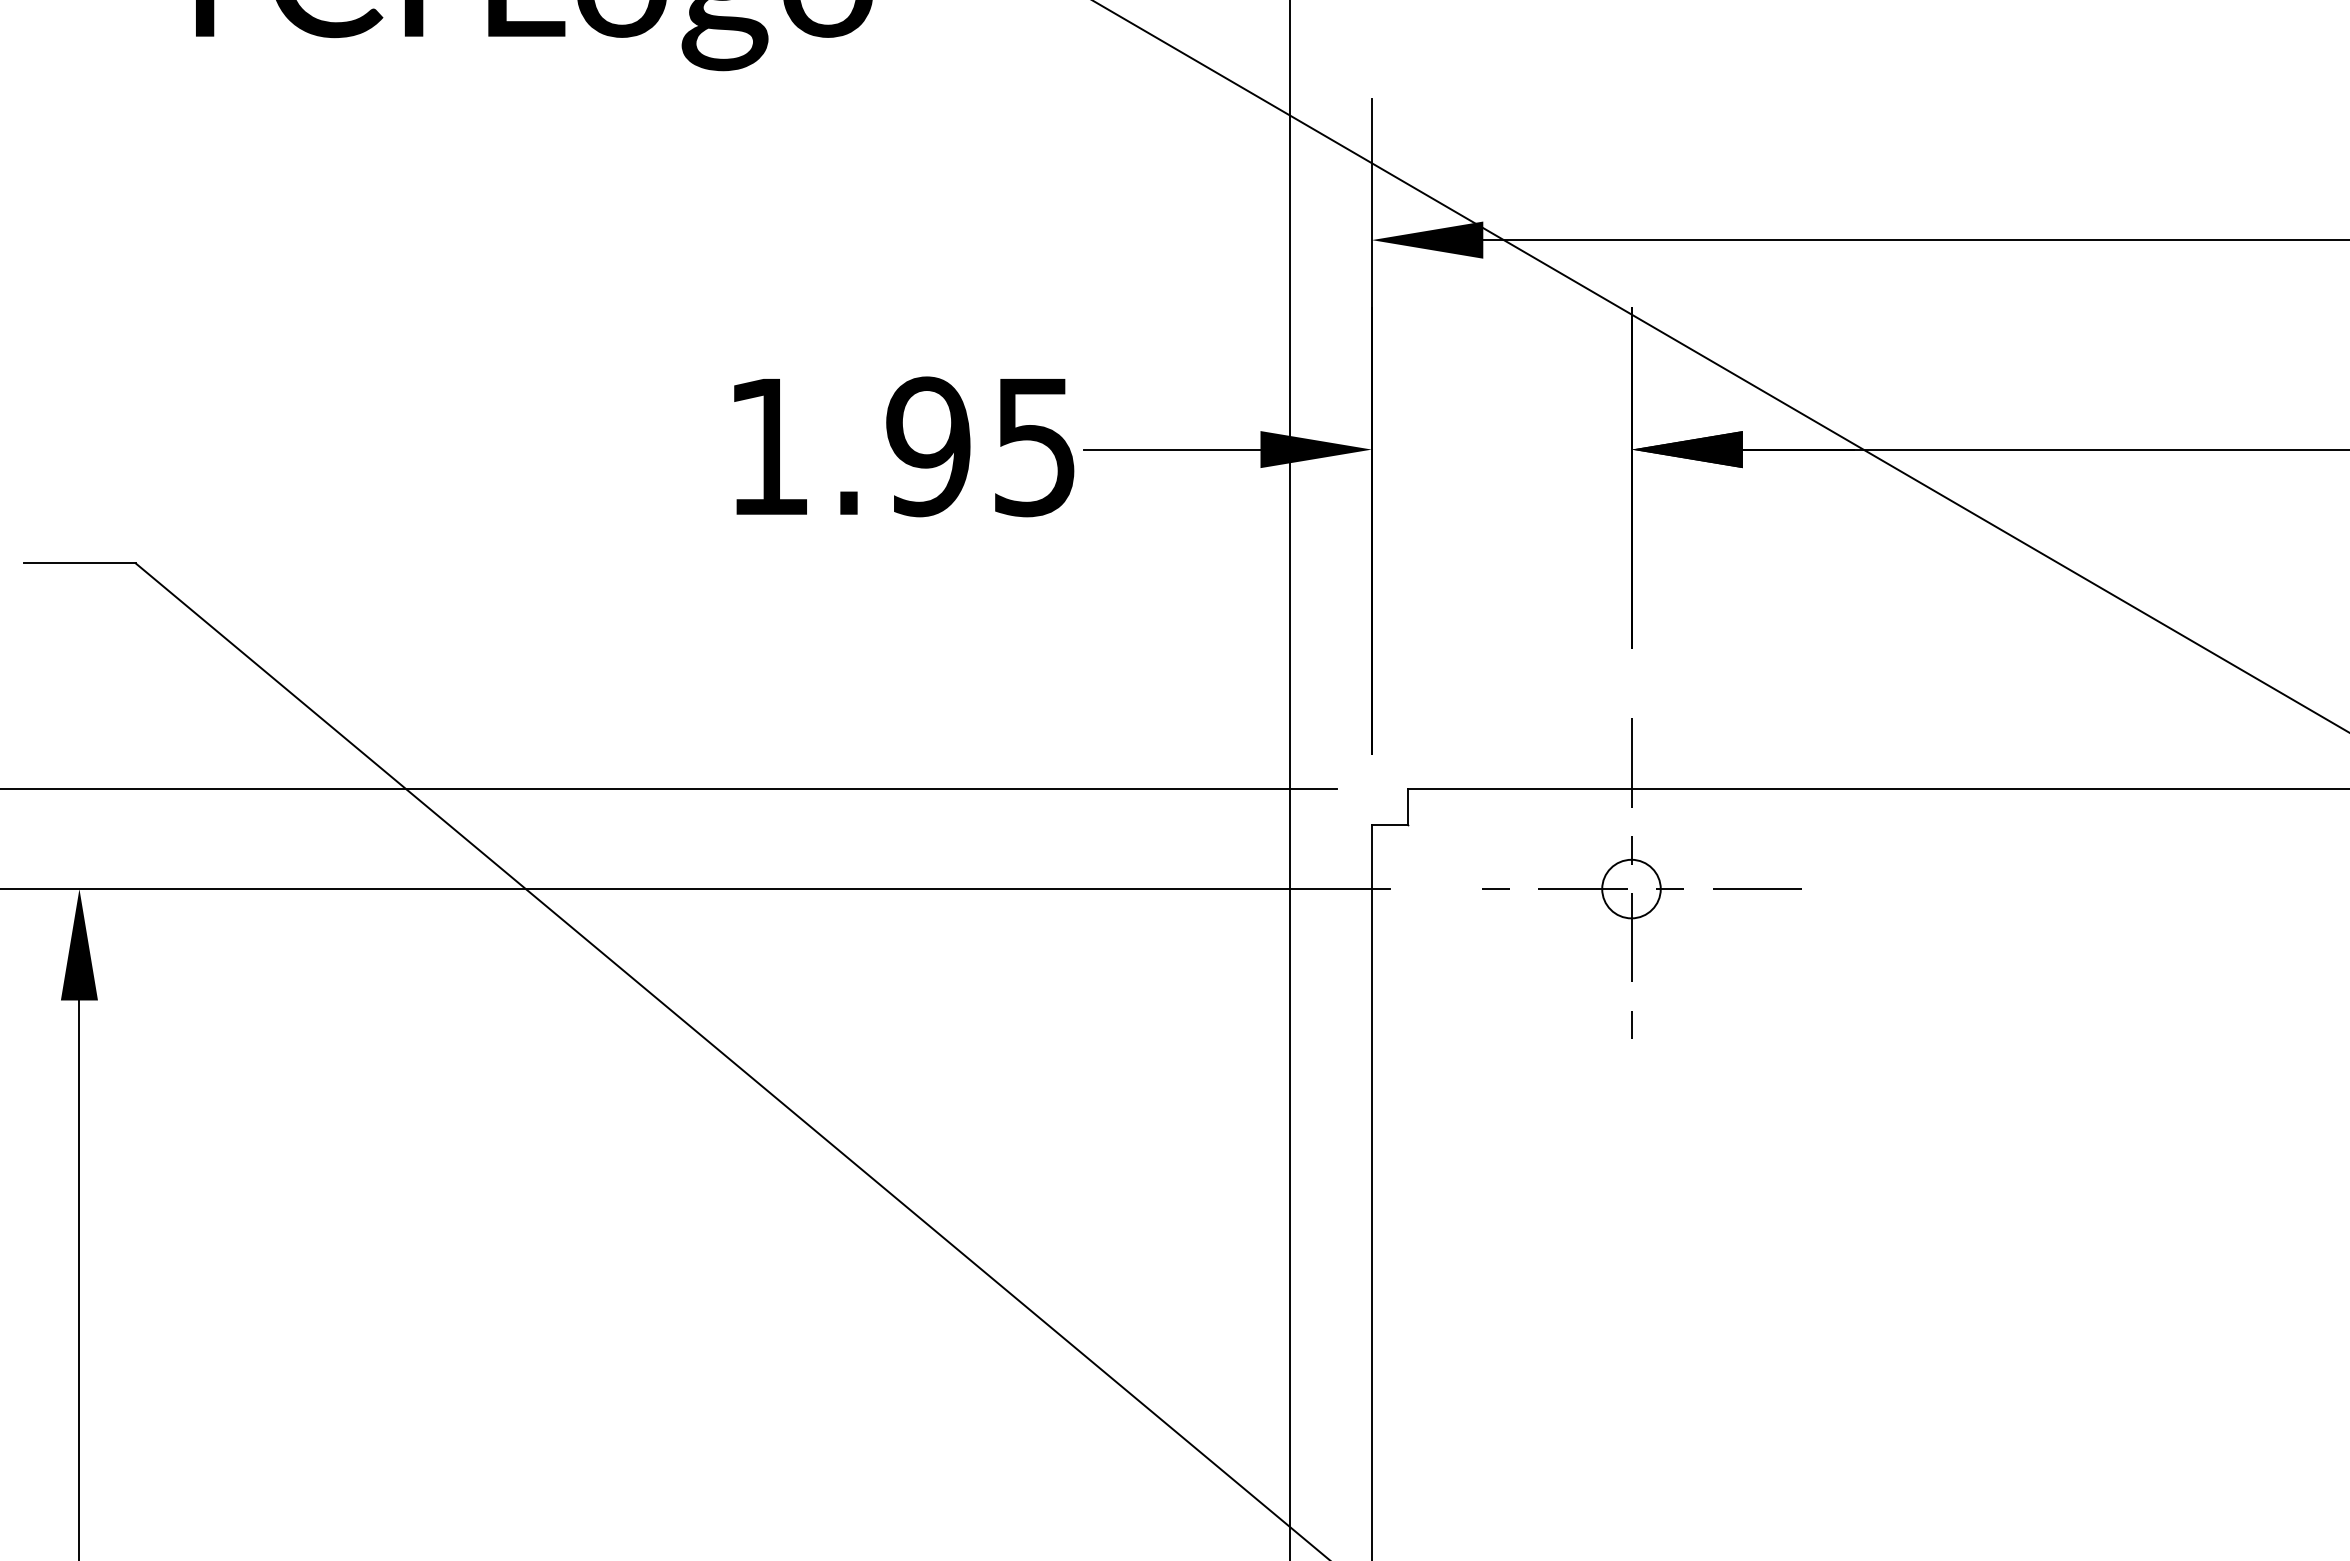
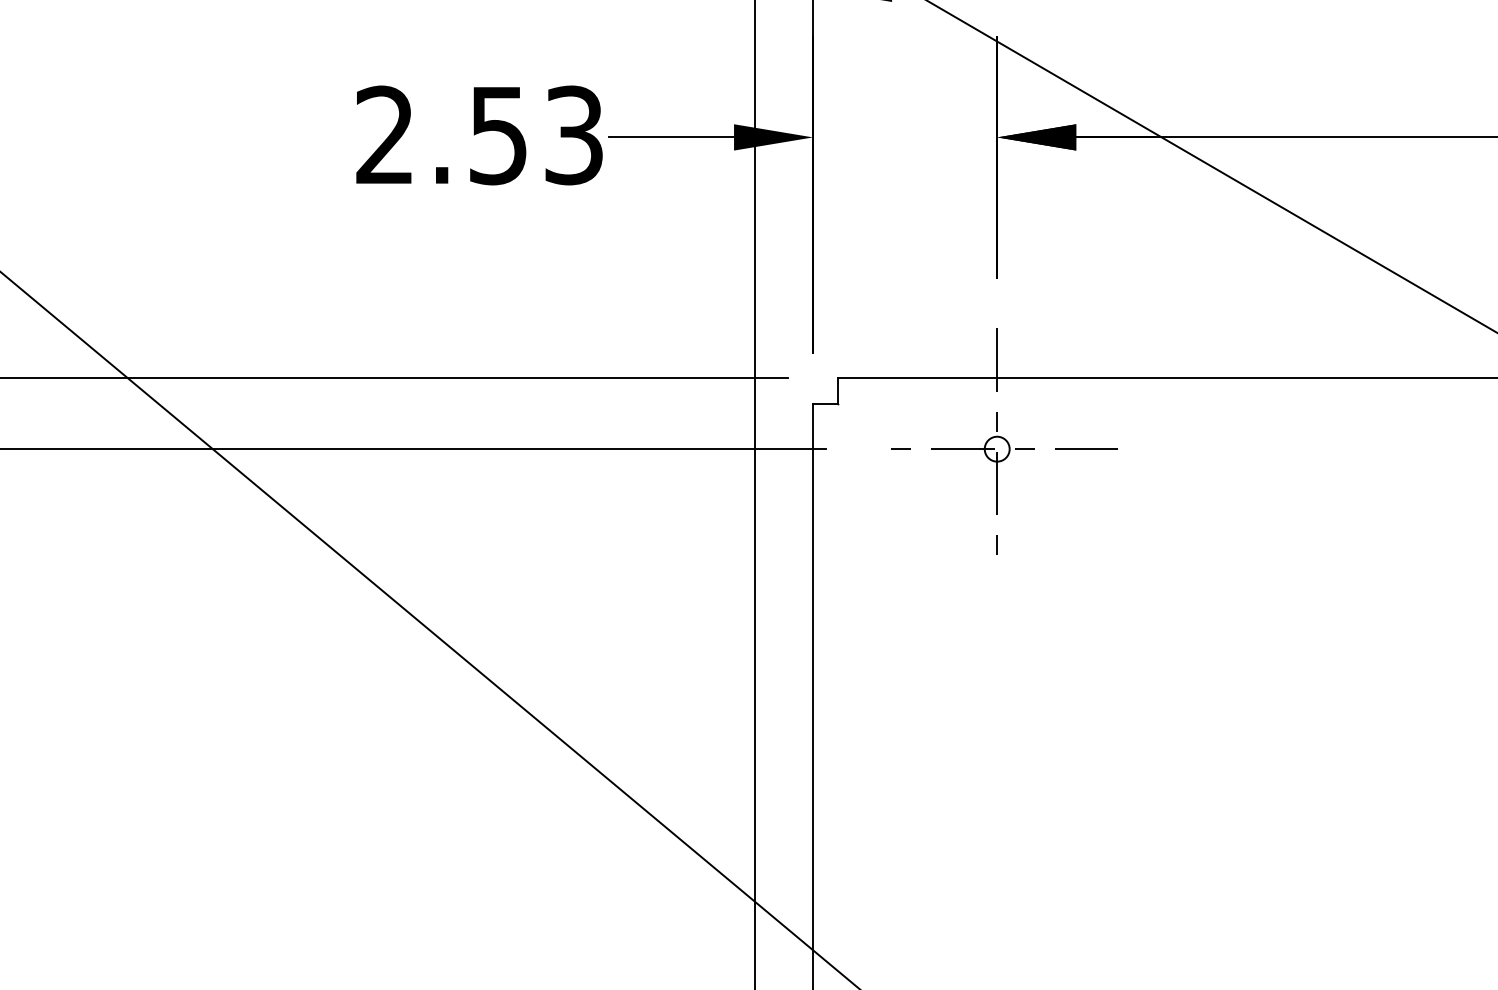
text: (901, 446) -> (479, 135), 1.95 -> 2.53
circle: (1631, 888) -> (997, 448), size x0.6

